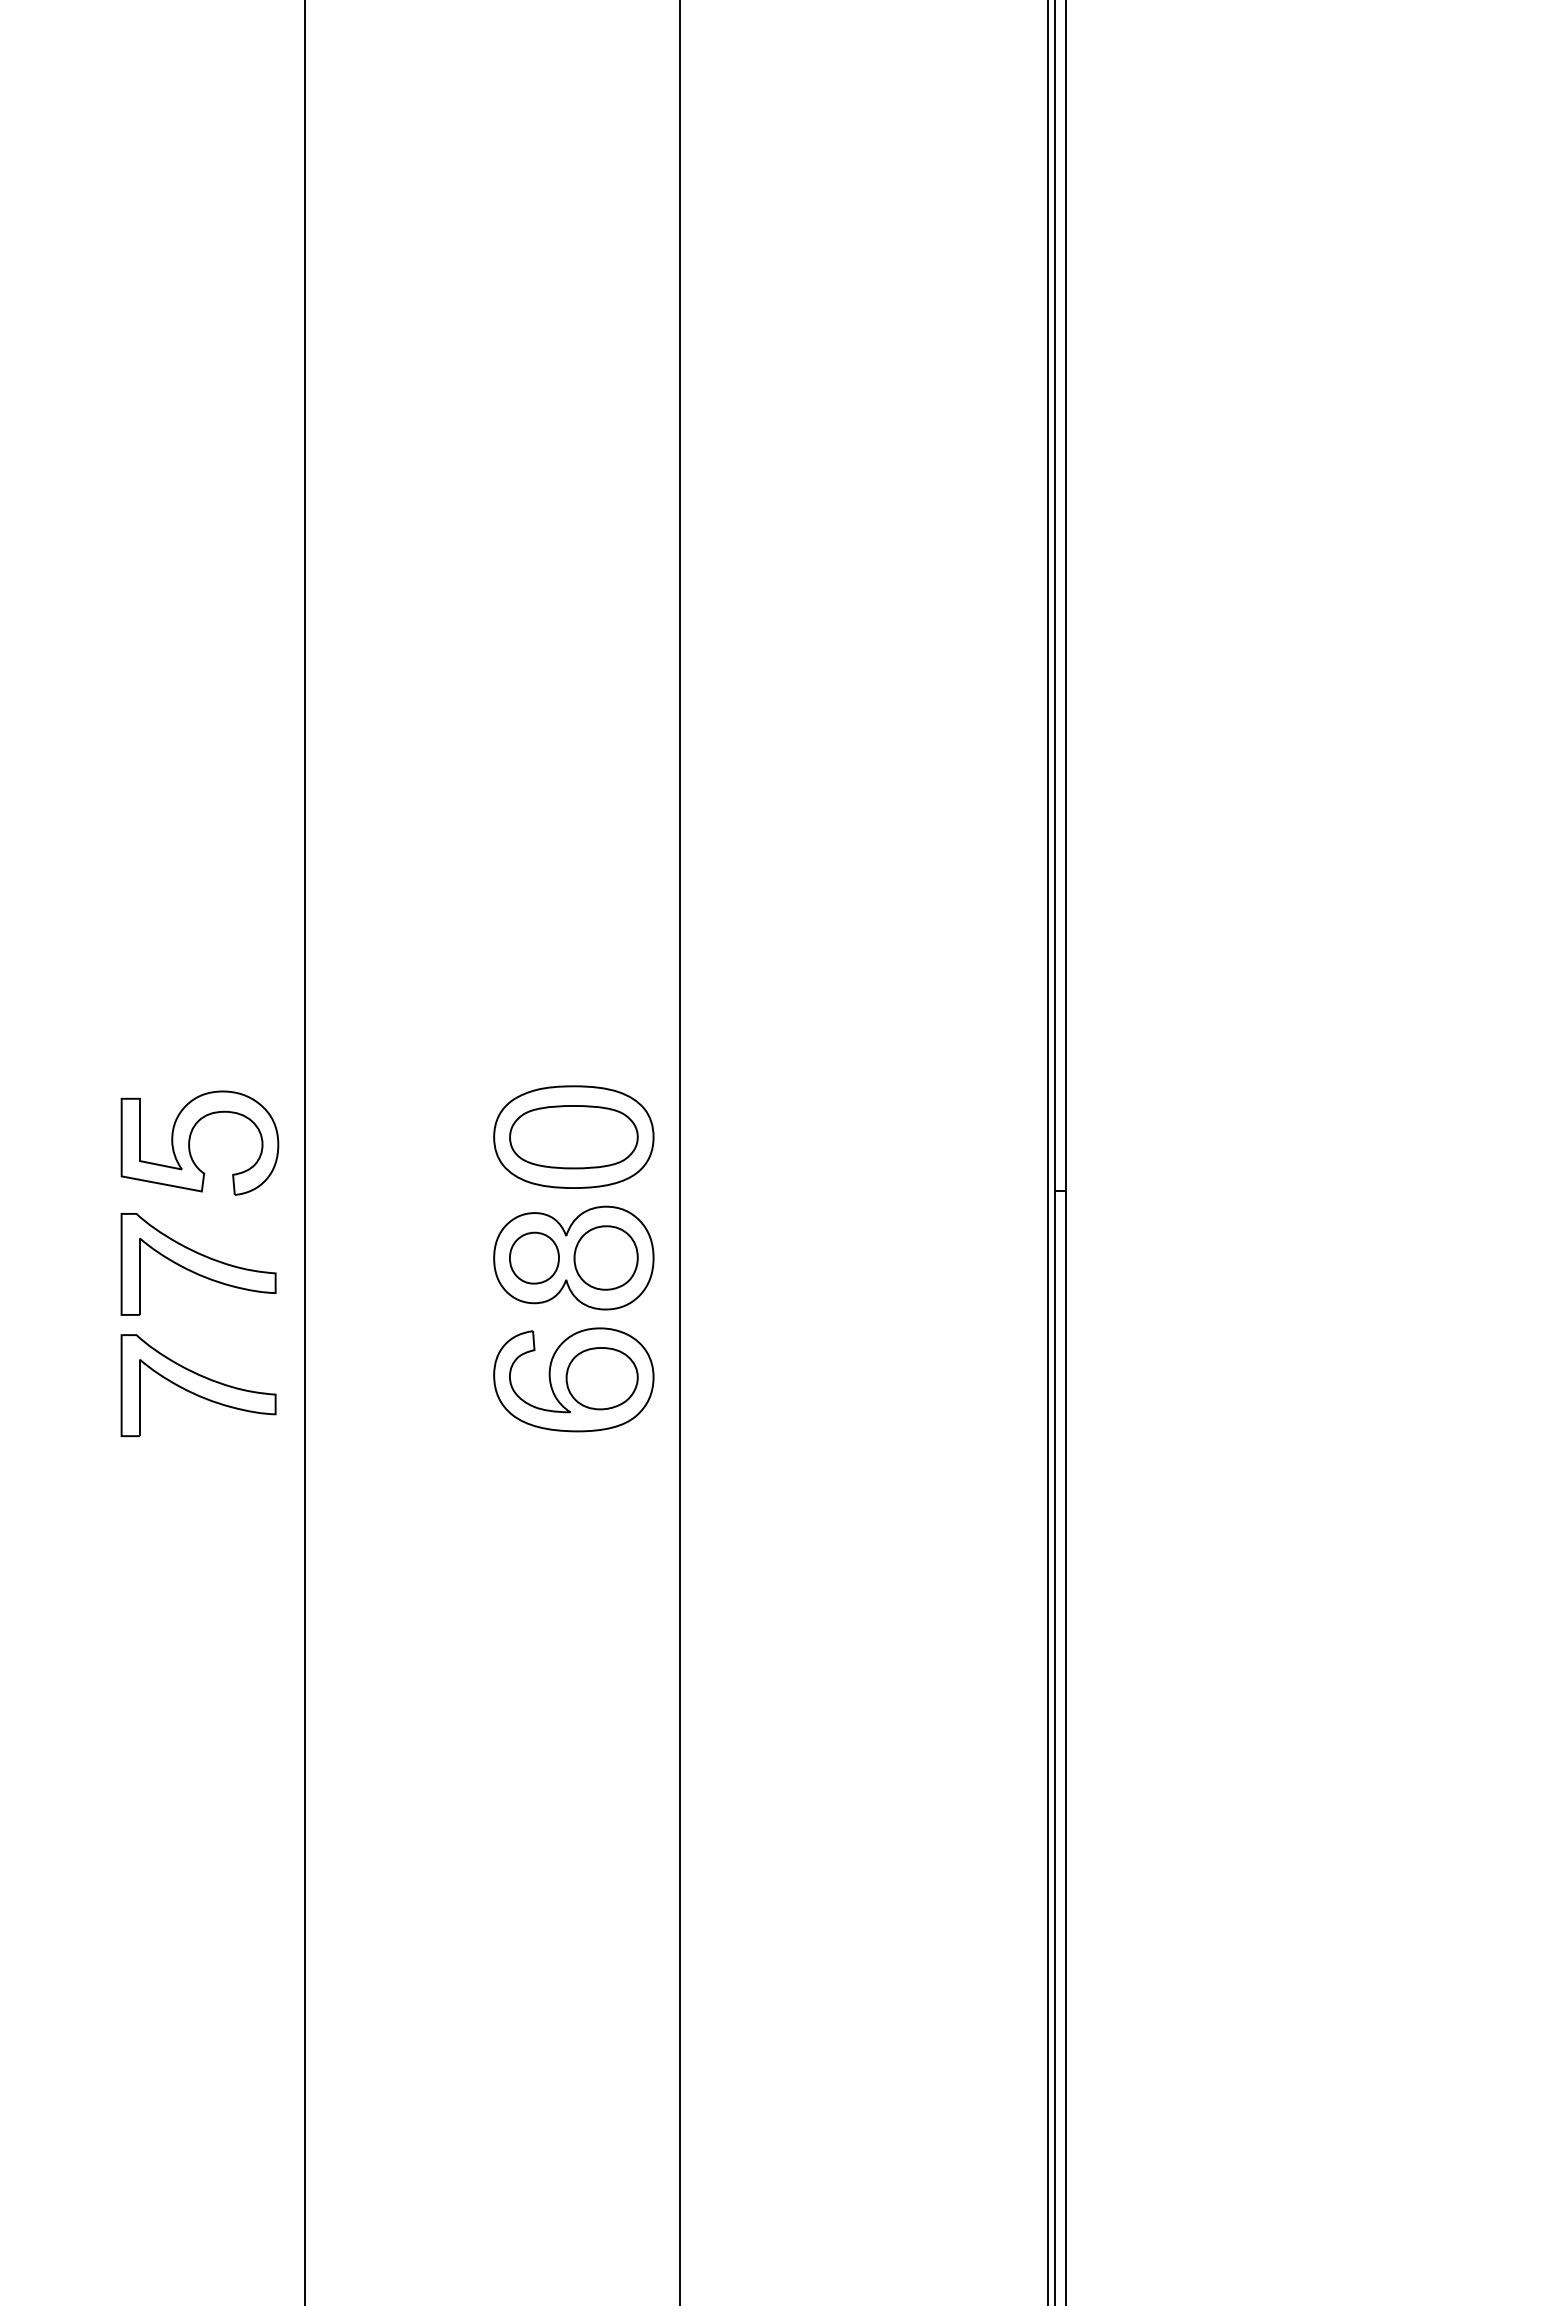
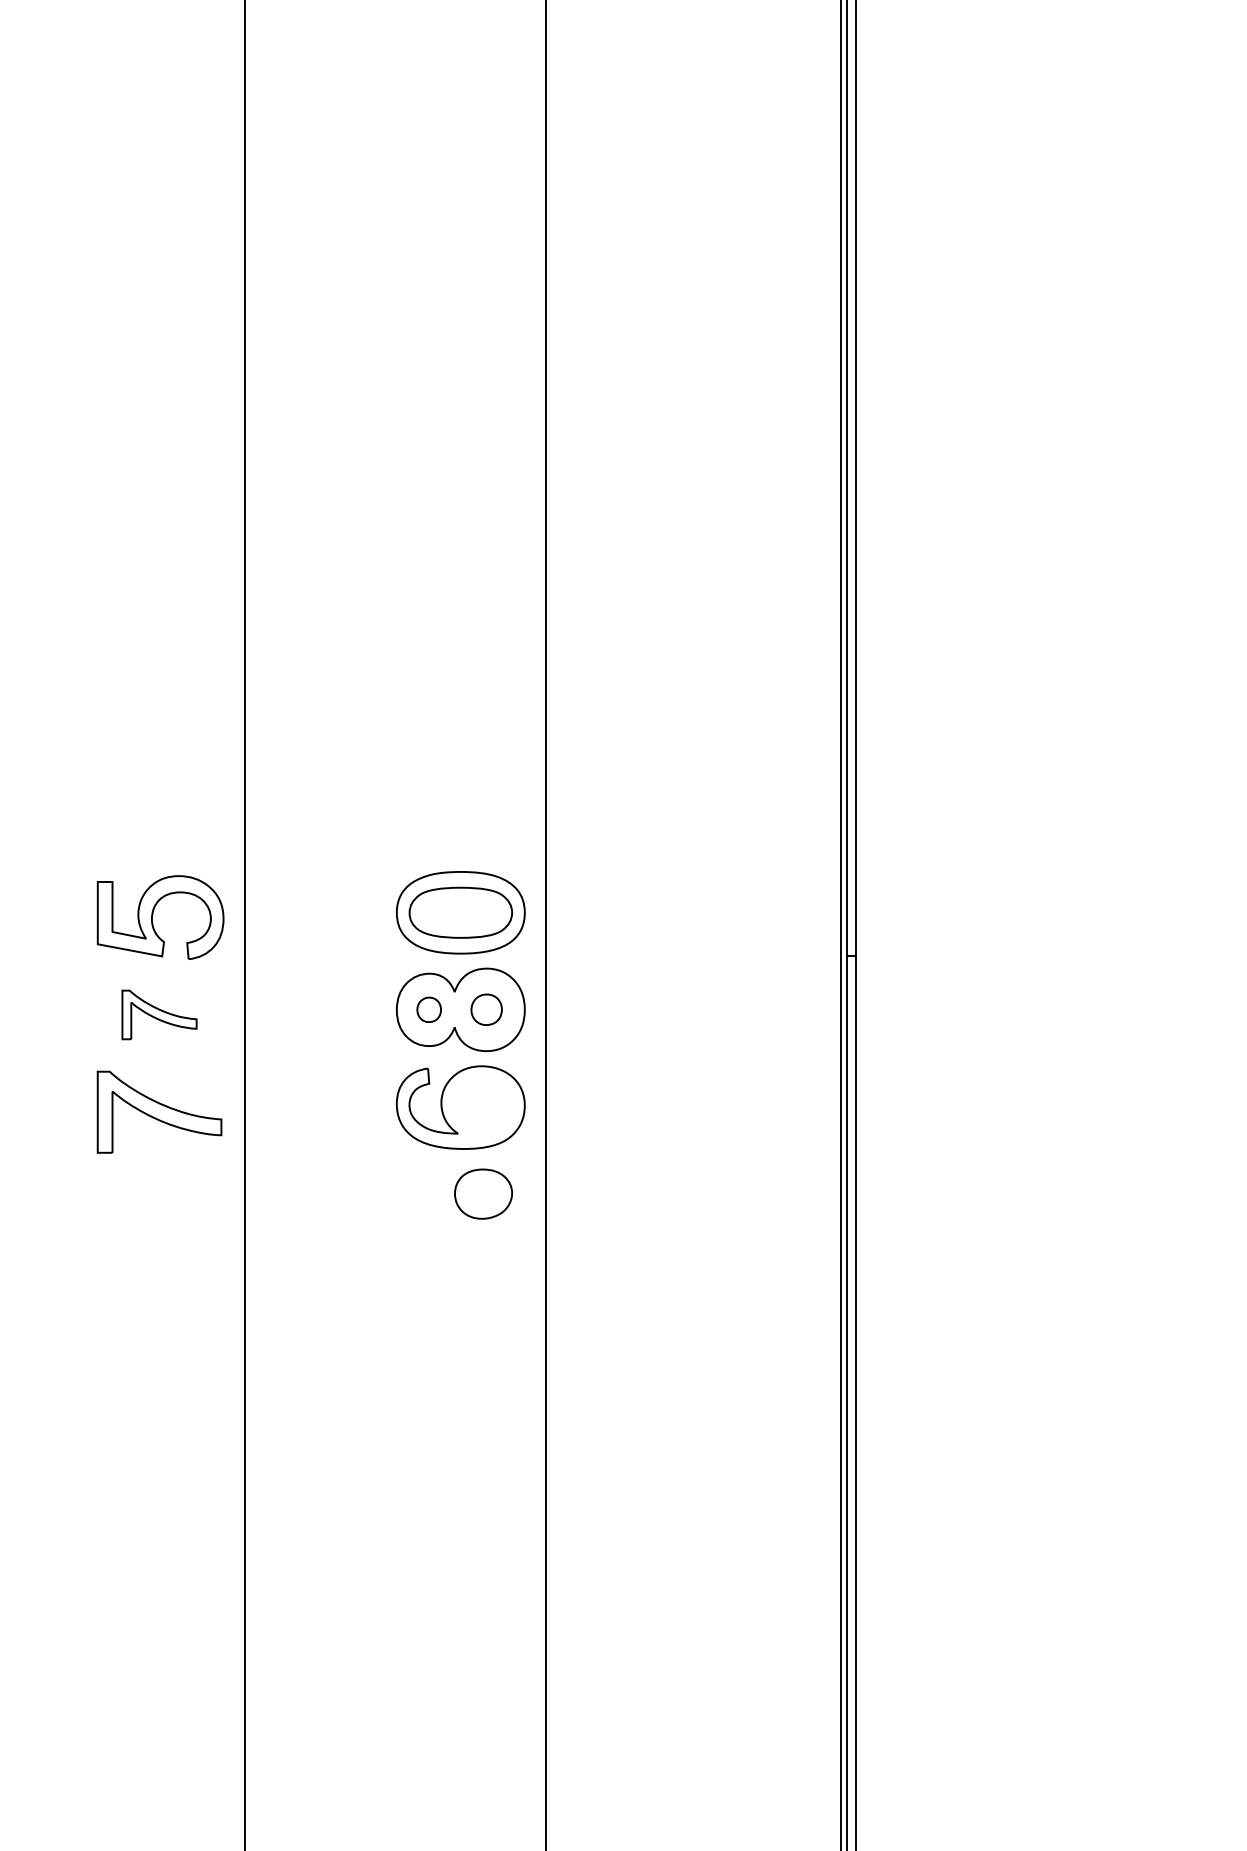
part: (534, 1257) -> (429, 1009), size x0.6
part: (605, 1257) -> (486, 1009), size x0.6
part: (198, 1264) -> (159, 1015), size x0.6
part: (601, 1378) -> (483, 1194), moved

